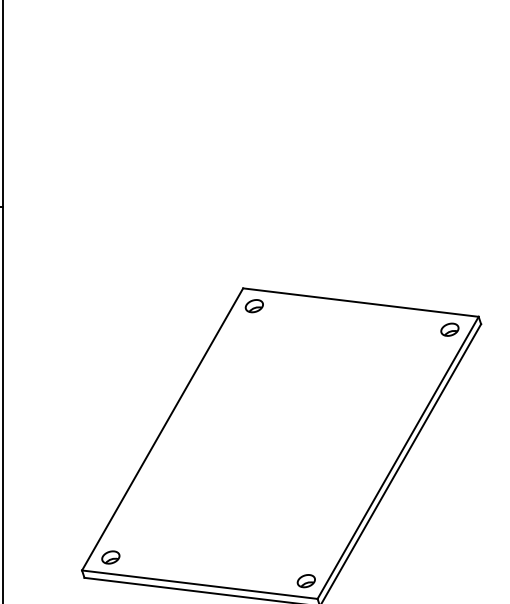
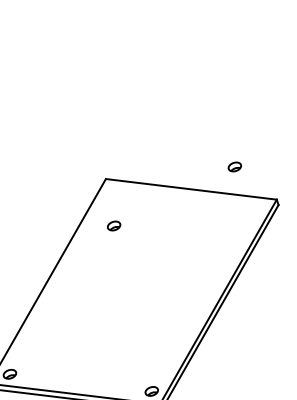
part: (253, 306) -> (113, 226), moved
part: (449, 329) -> (234, 166), moved

